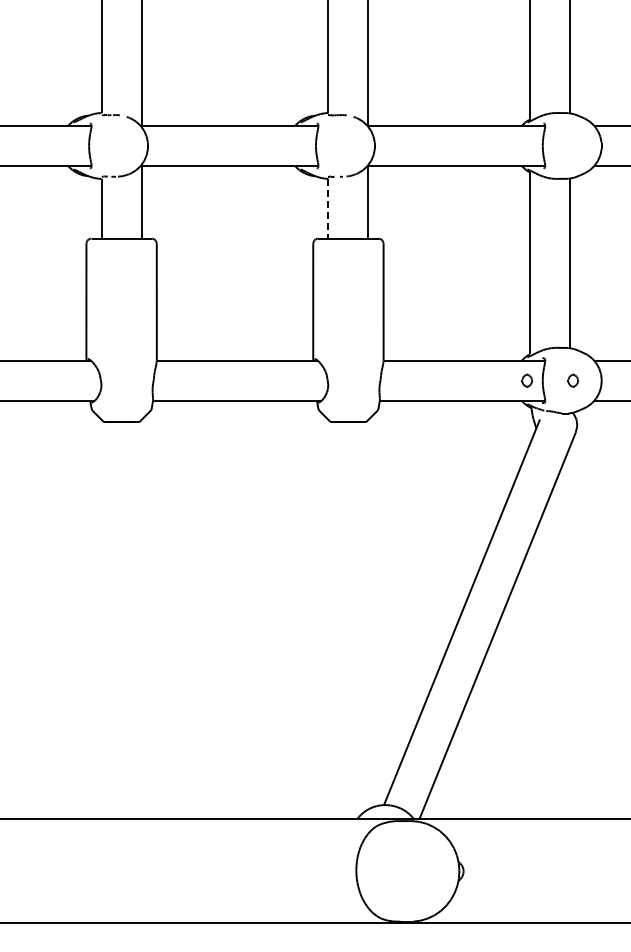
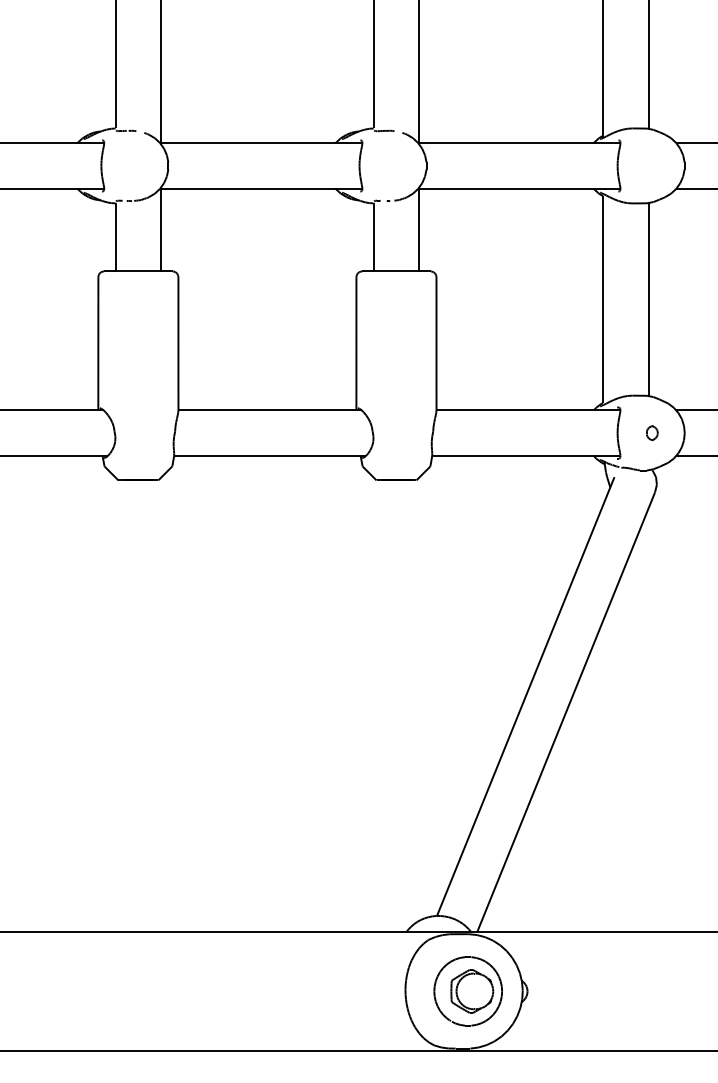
line: (328, 208) -> (373, 237), dashed -> solid
part: (526, 380) -> (599, 432), removed
part: (411, 871) -> (468, 991), added

